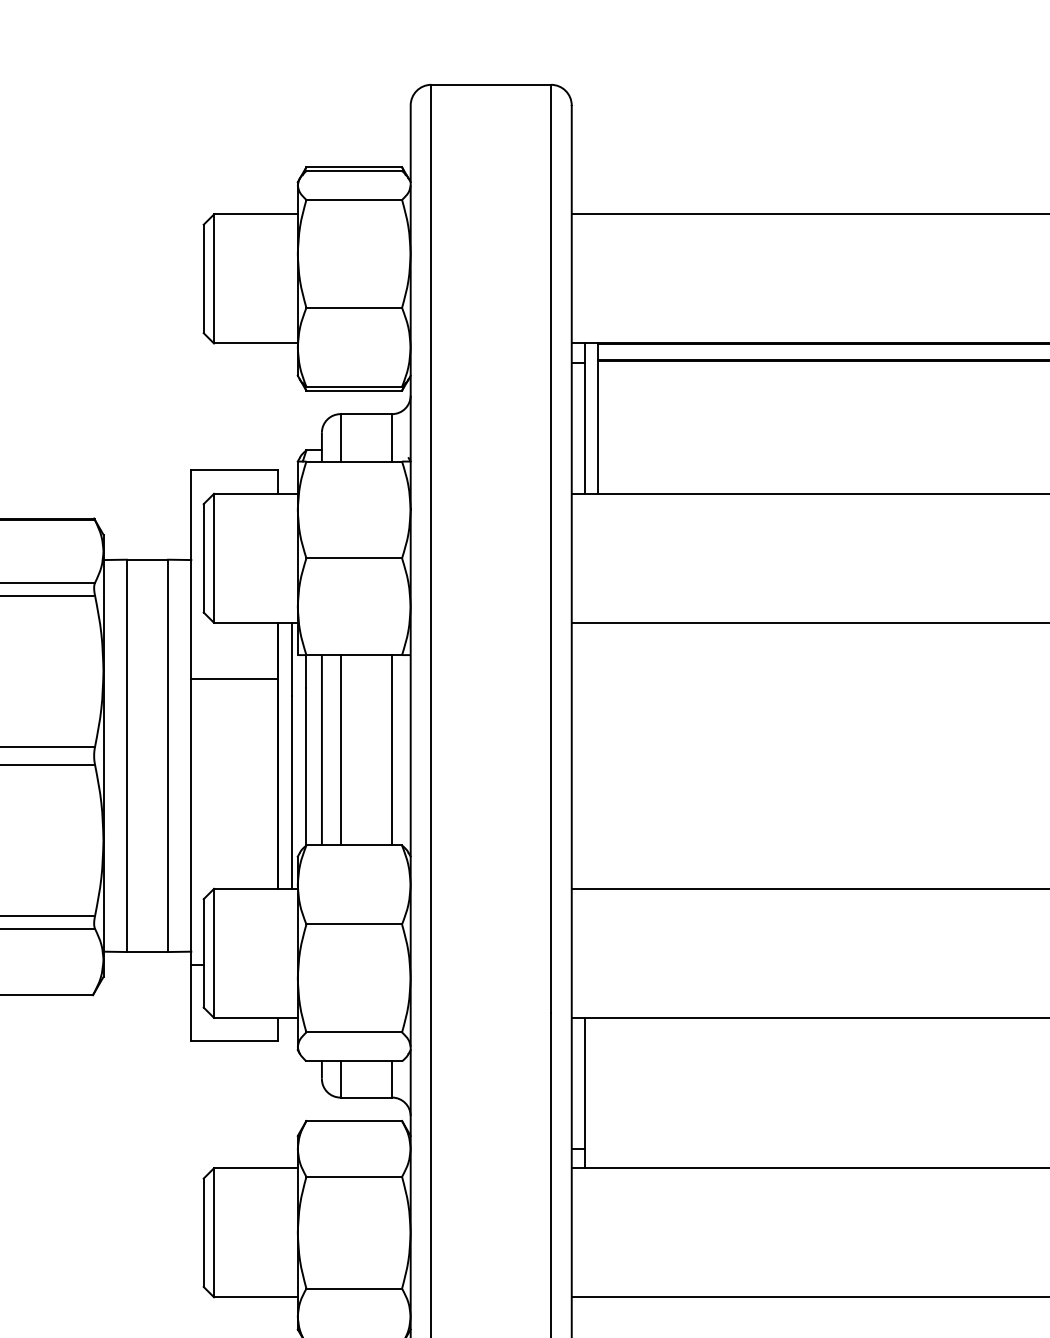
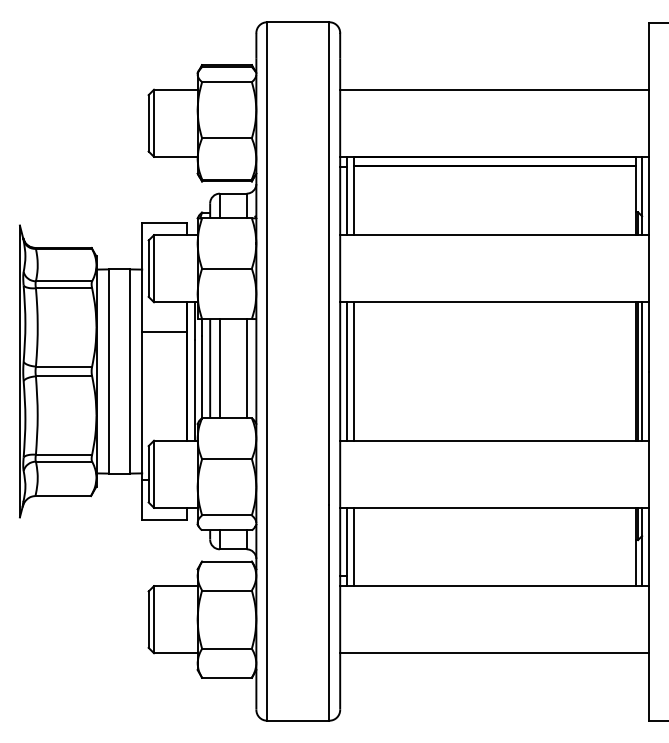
line: (583, 755) -> (346, 371), added
line: (597, 755) -> (353, 371), added
line: (597, 1092) -> (353, 546), added

